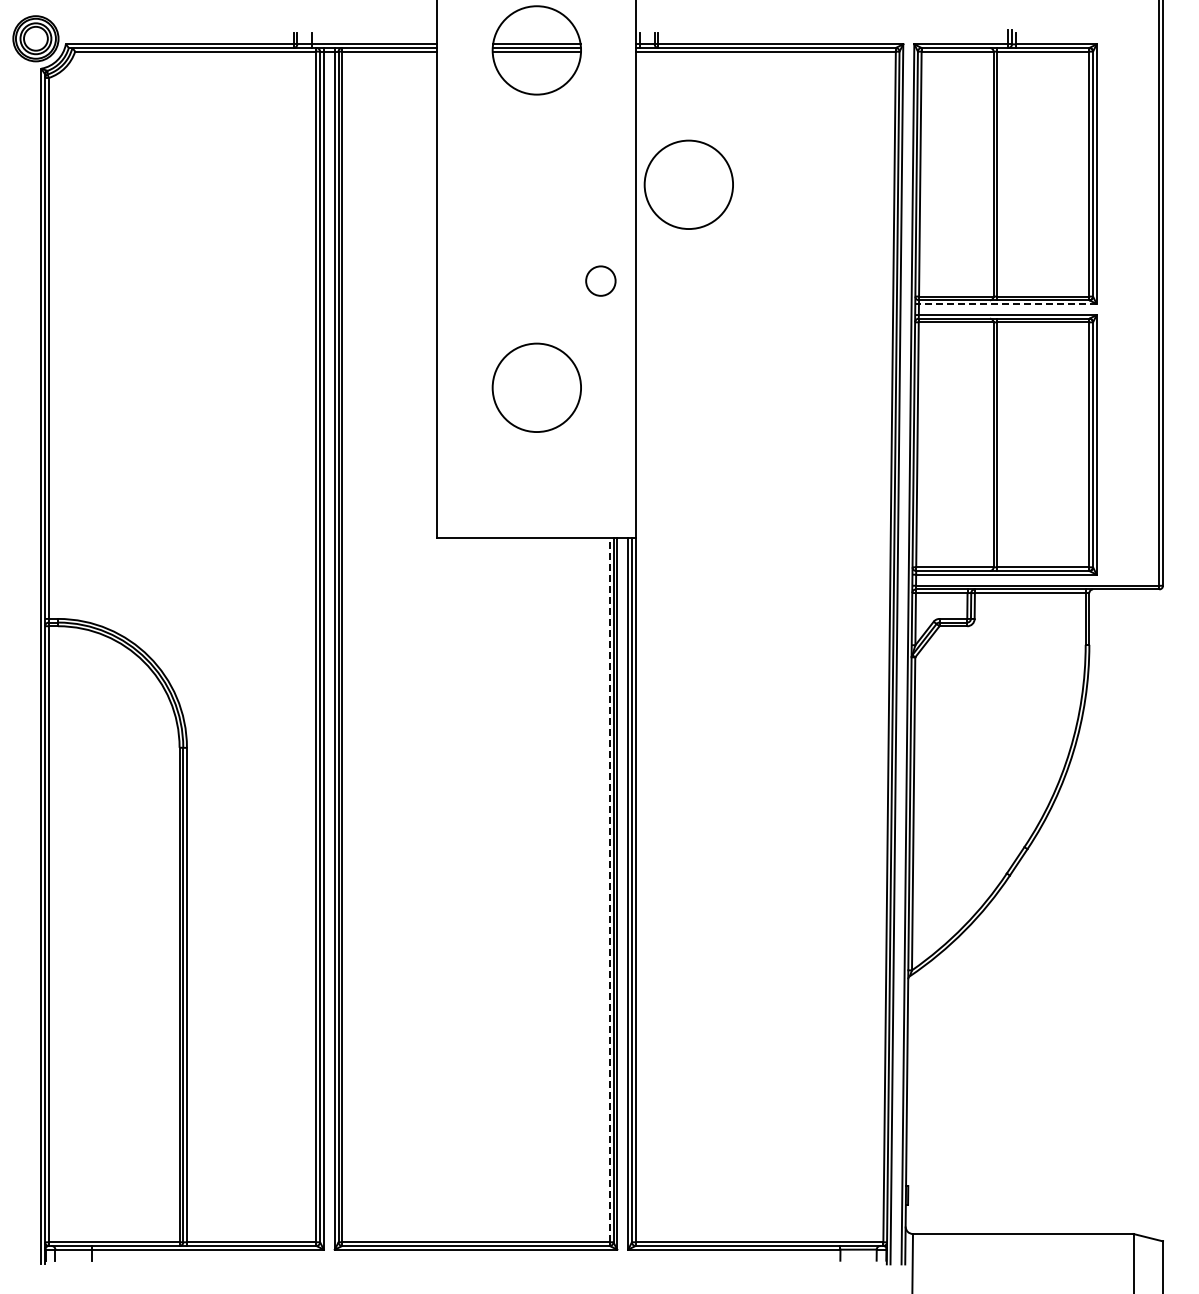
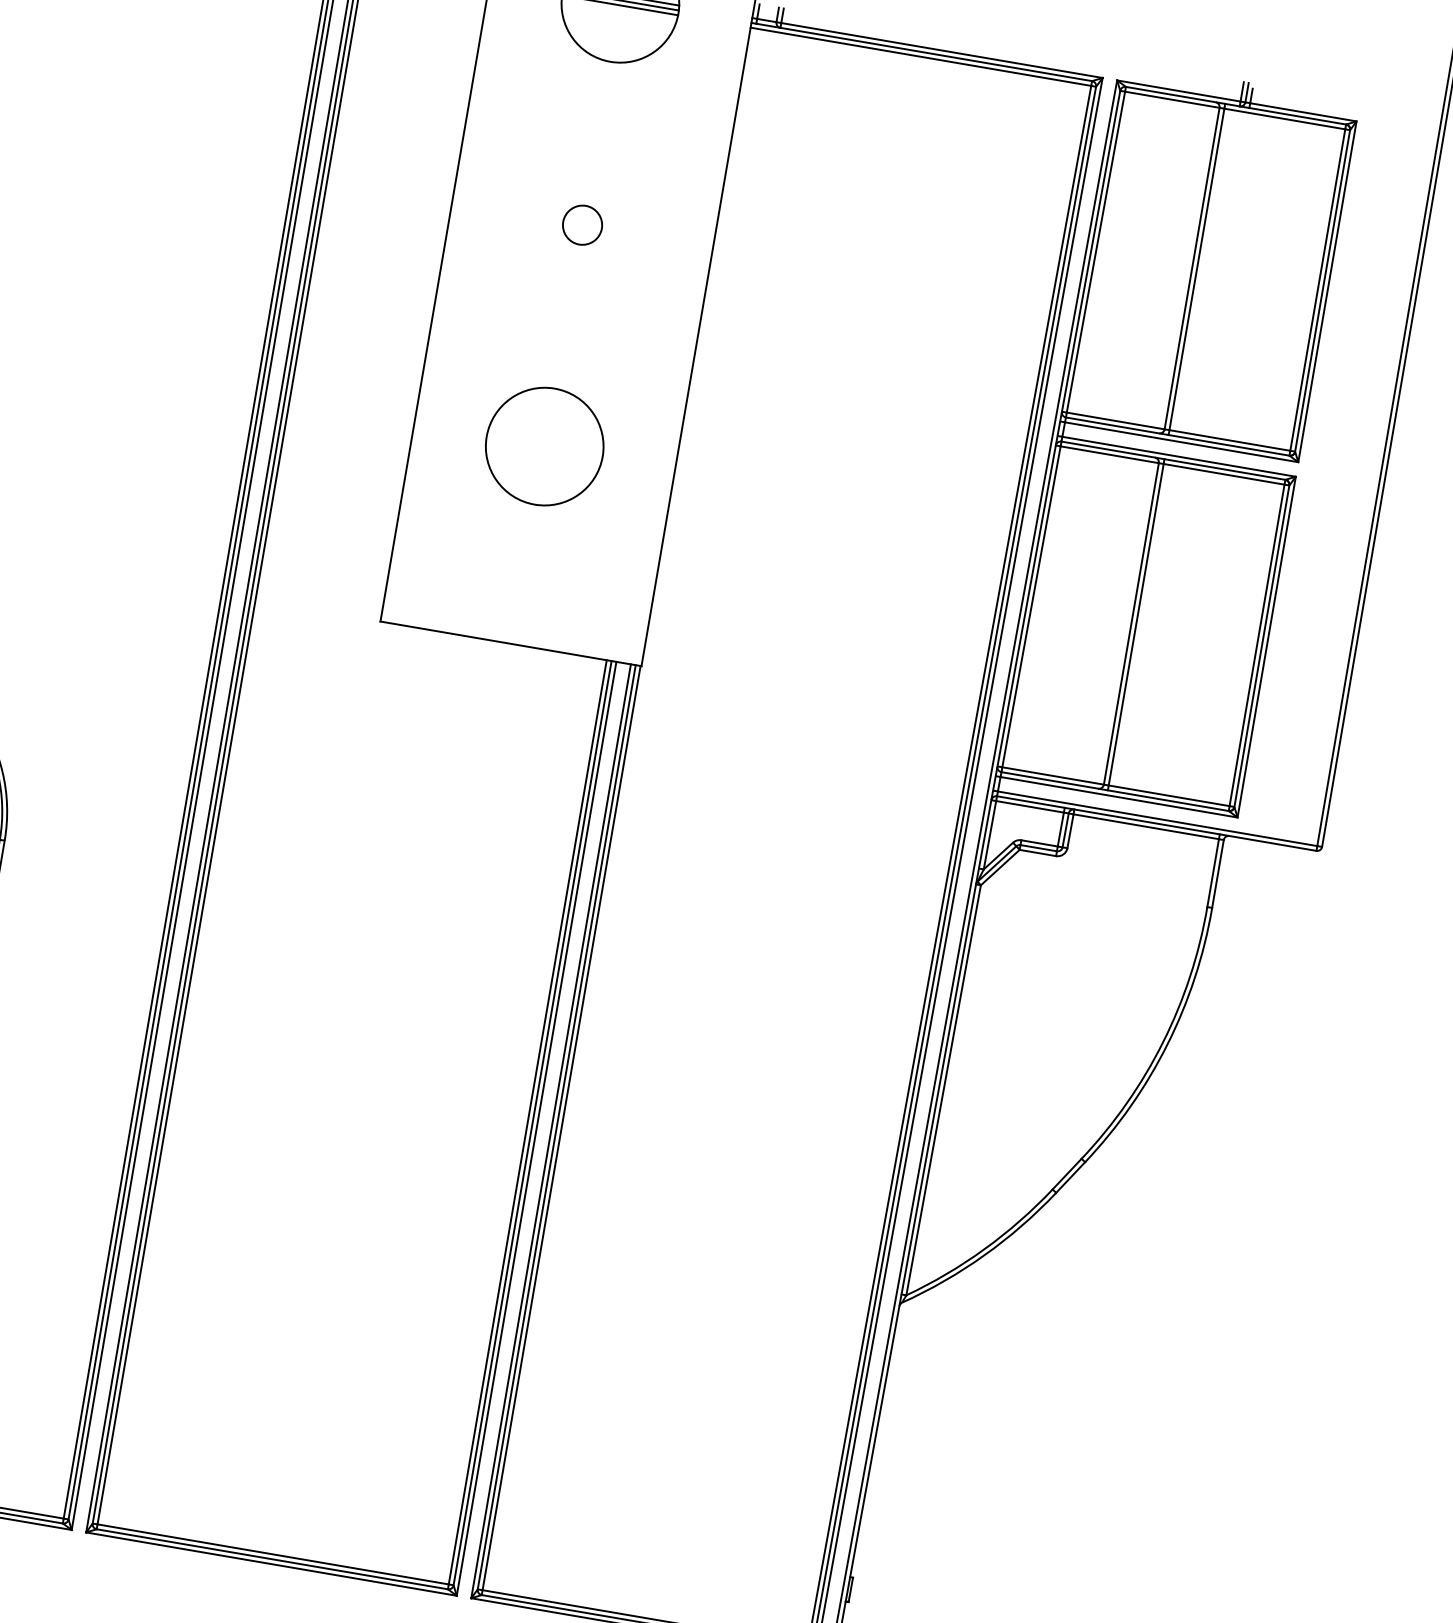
circle: (688, 184) -> (789, 213), removed
circle: (600, 280) -> (582, 224), moved
line: (1007, 304) -> (1181, 442), dashed -> solid
line: (609, 889) -> (527, 1121), dashed -> solid

